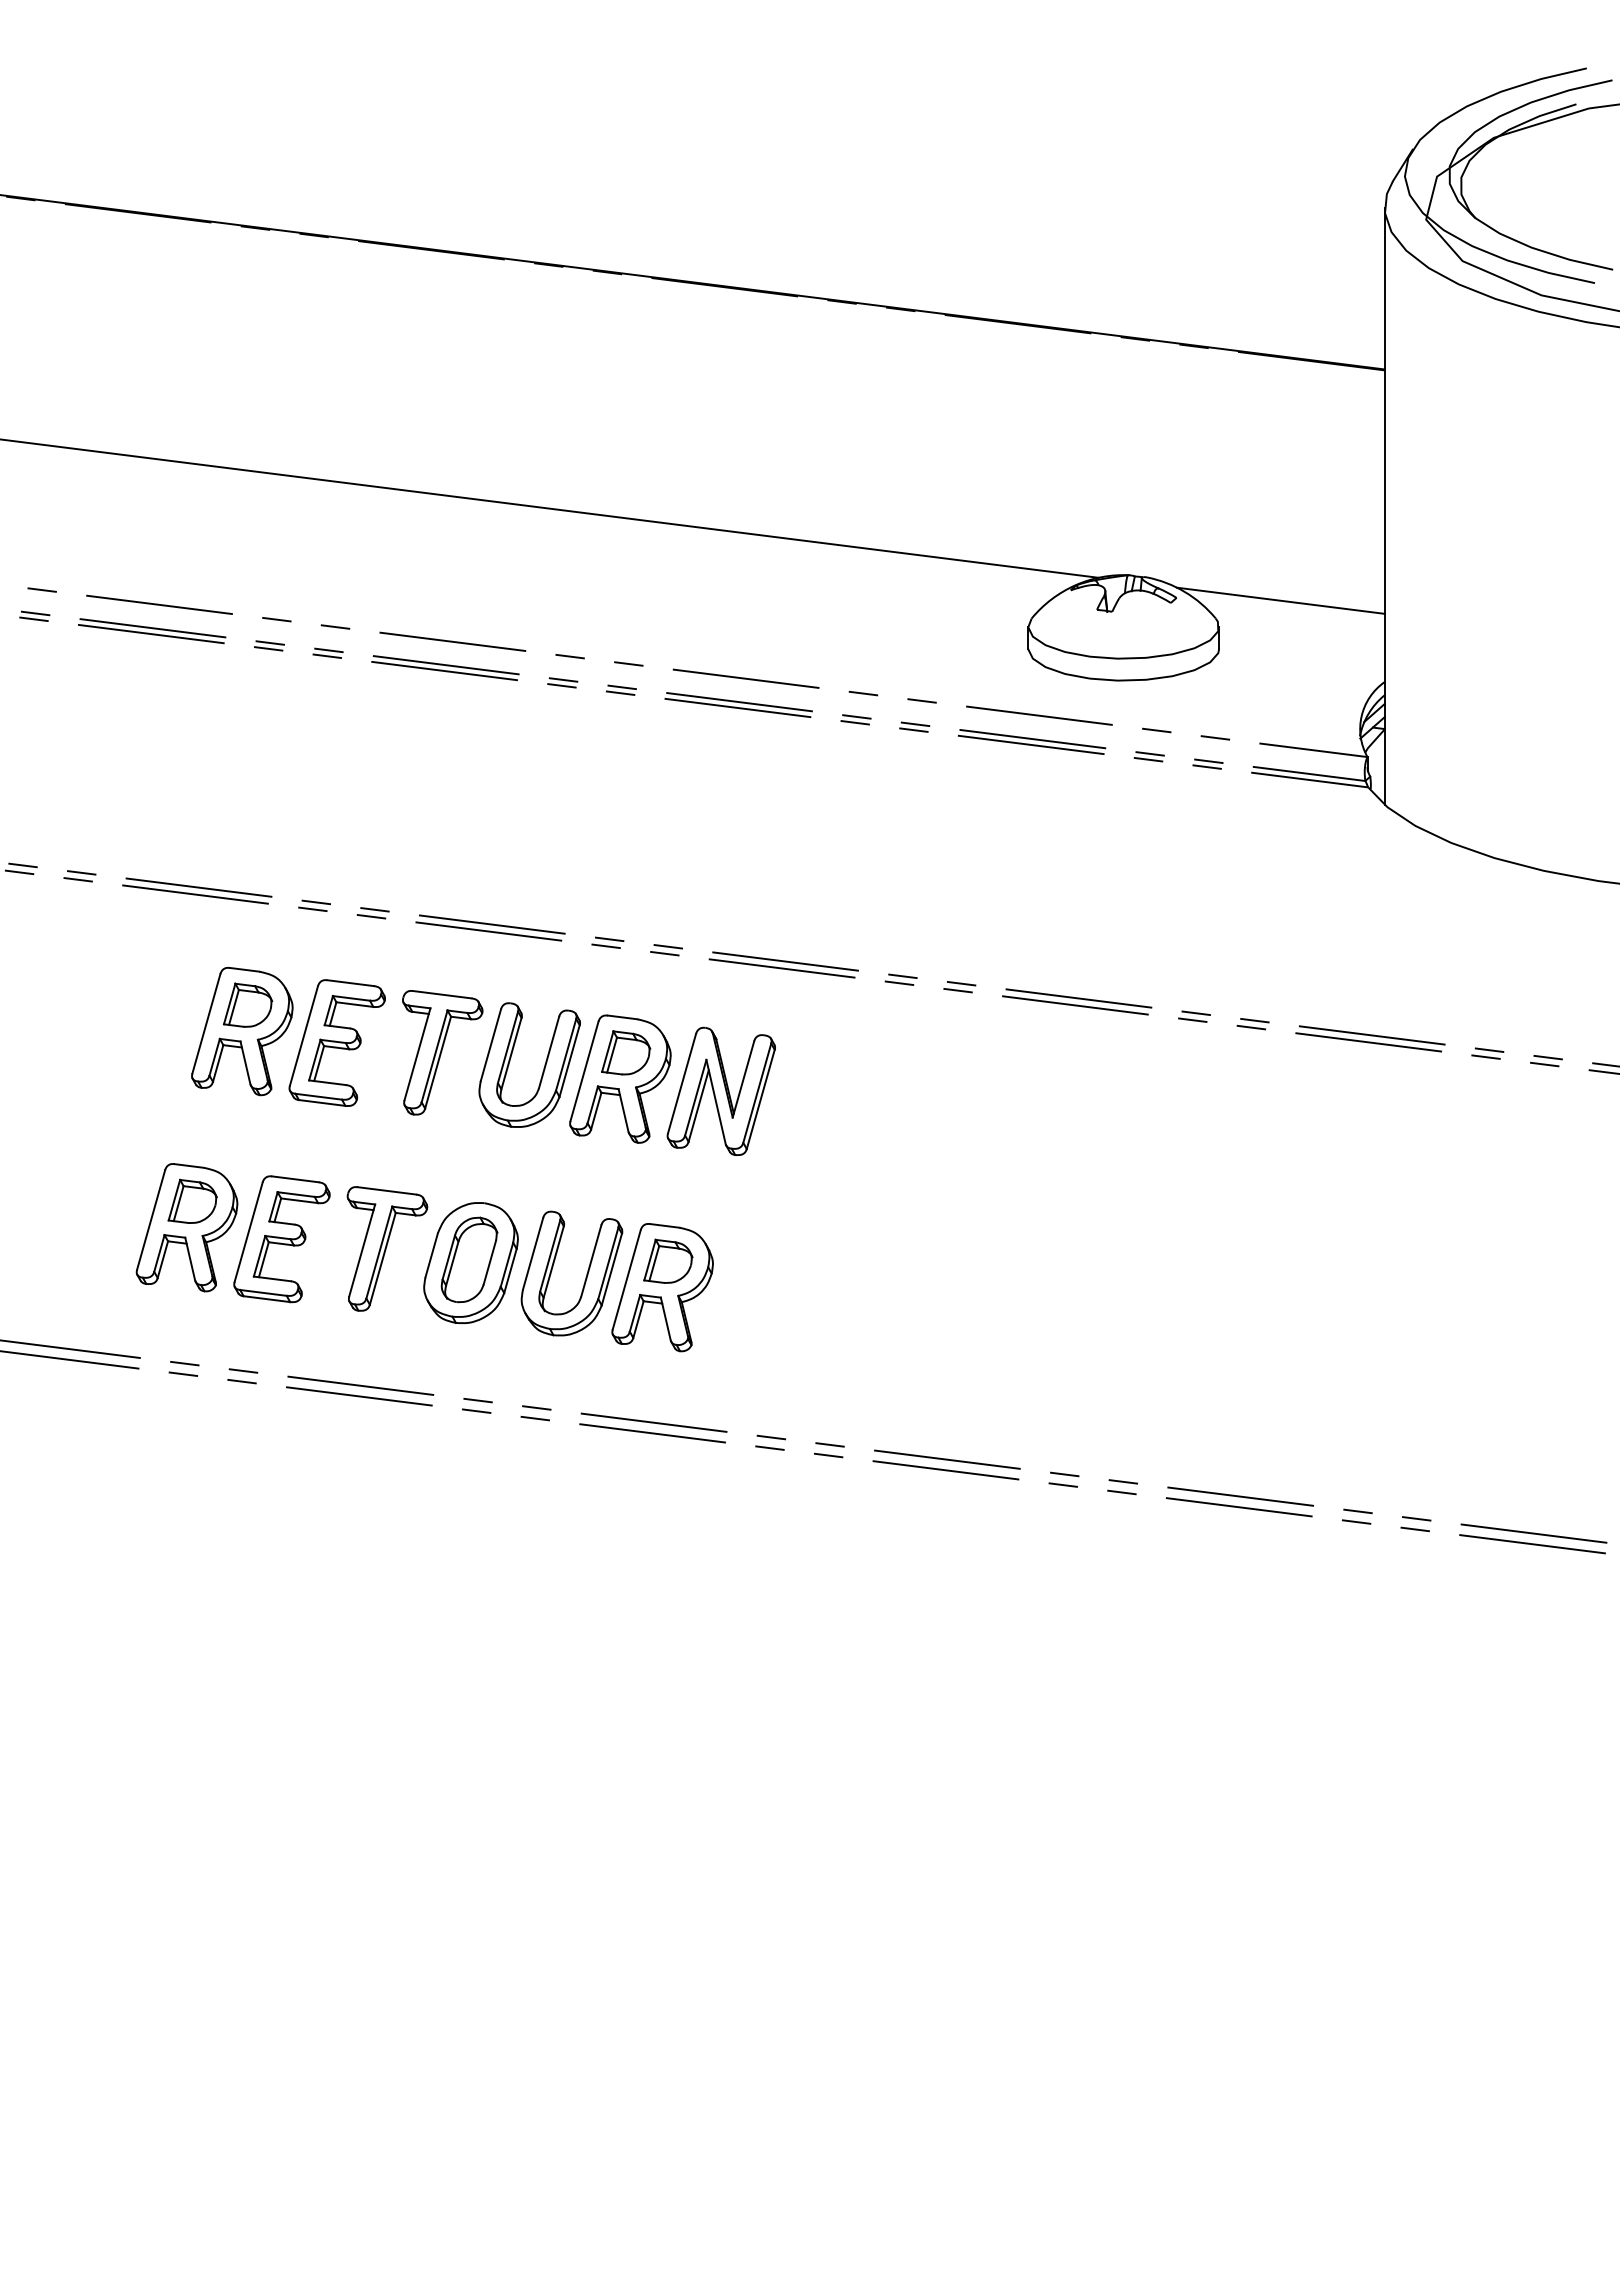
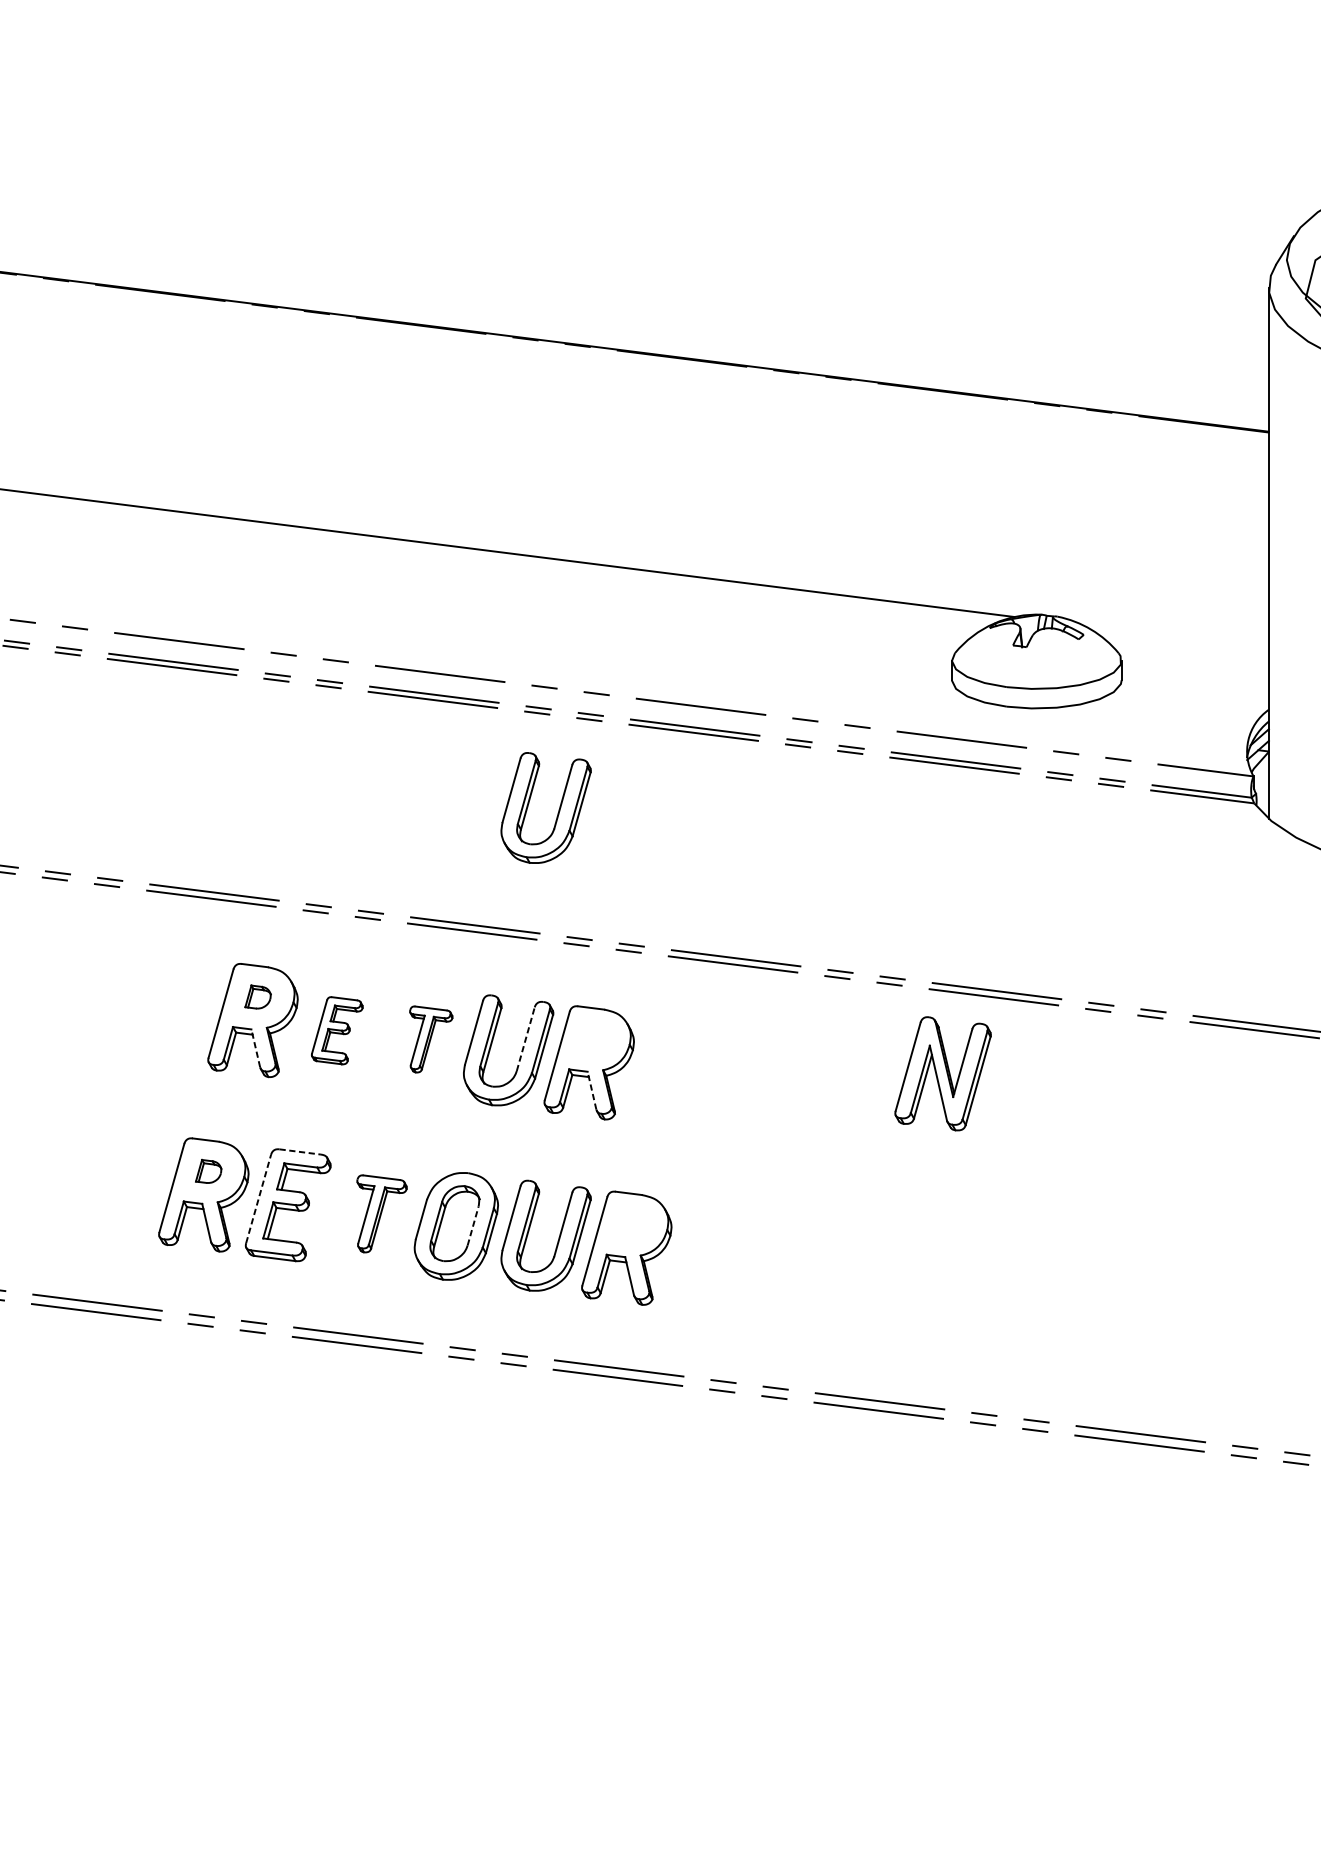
line: (1280, 600) -> (1176, 637), removed
part: (585, 796) -> (558, 811), added
part: (248, 1004) -> (258, 996), size x0.6
part: (336, 1042) -> (336, 1030), size x0.6
part: (442, 1052) -> (431, 1039), size x0.6
line: (549, 1052) -> (526, 1039), solid -> dashed
part: (626, 1052) -> (594, 1039), removed
line: (245, 1062) -> (255, 1048), solid -> dashed
part: (720, 1090) -> (942, 1072), moved
line: (623, 1110) -> (591, 1090), solid -> dashed
line: (295, 1179) -> (300, 1152), solid -> dashed
part: (192, 1200) -> (208, 1170), size x0.6
line: (248, 1232) -> (258, 1199), solid -> dashed
part: (387, 1248) -> (382, 1213), size x0.7
part: (668, 1260) -> (631, 1224), removed
line: (489, 1262) -> (472, 1225), solid -> dashed

